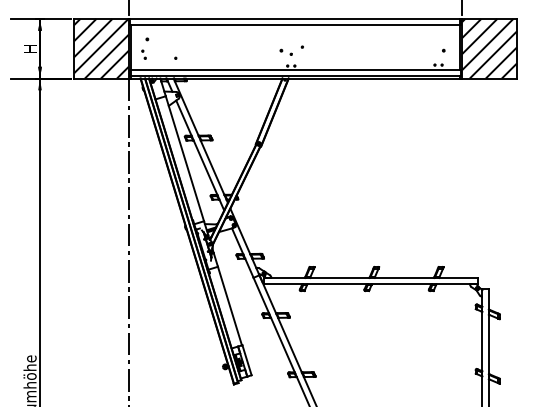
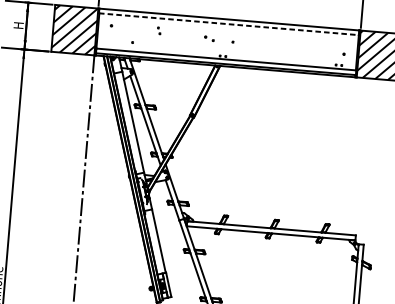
line: (295, 25) -> (229, 24), solid -> dashed
part: (285, 51) -> (208, 38), moved
part: (143, 54) -> (158, 30), moved

